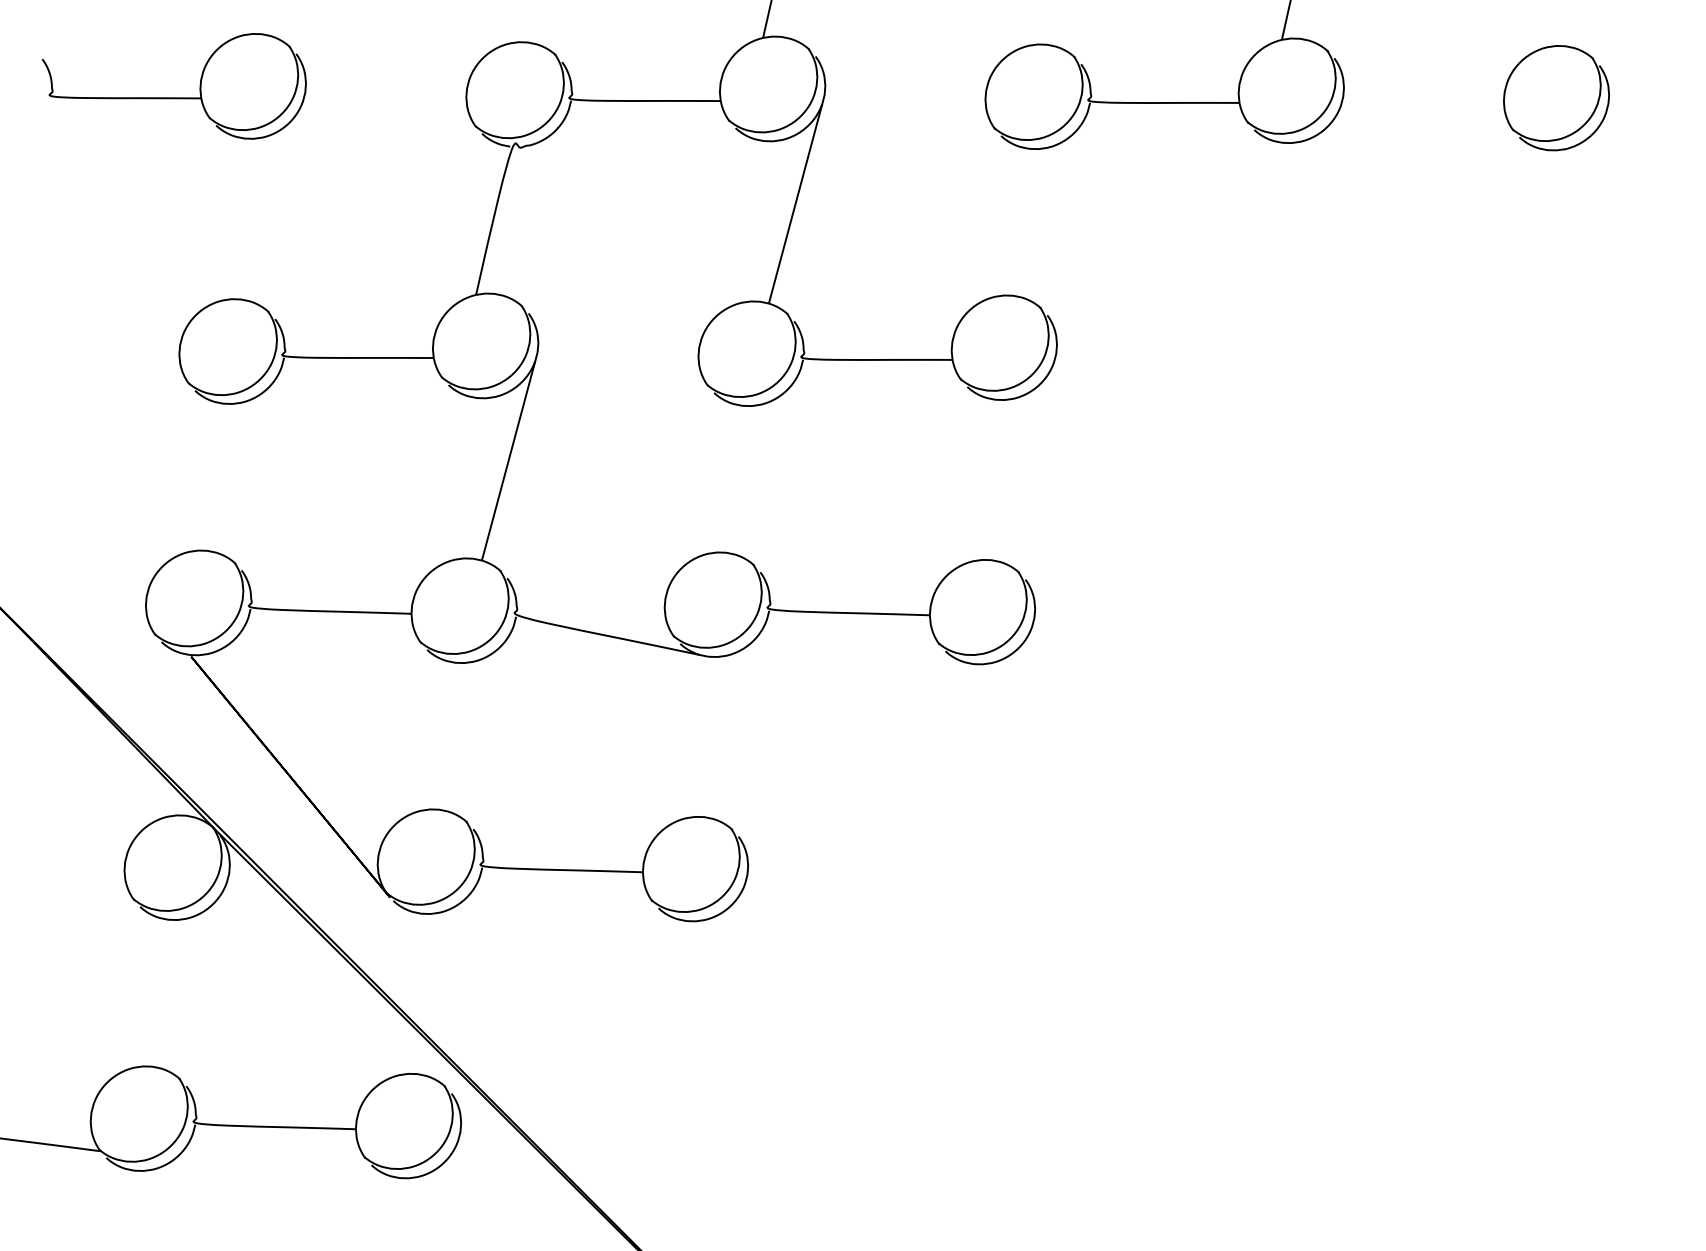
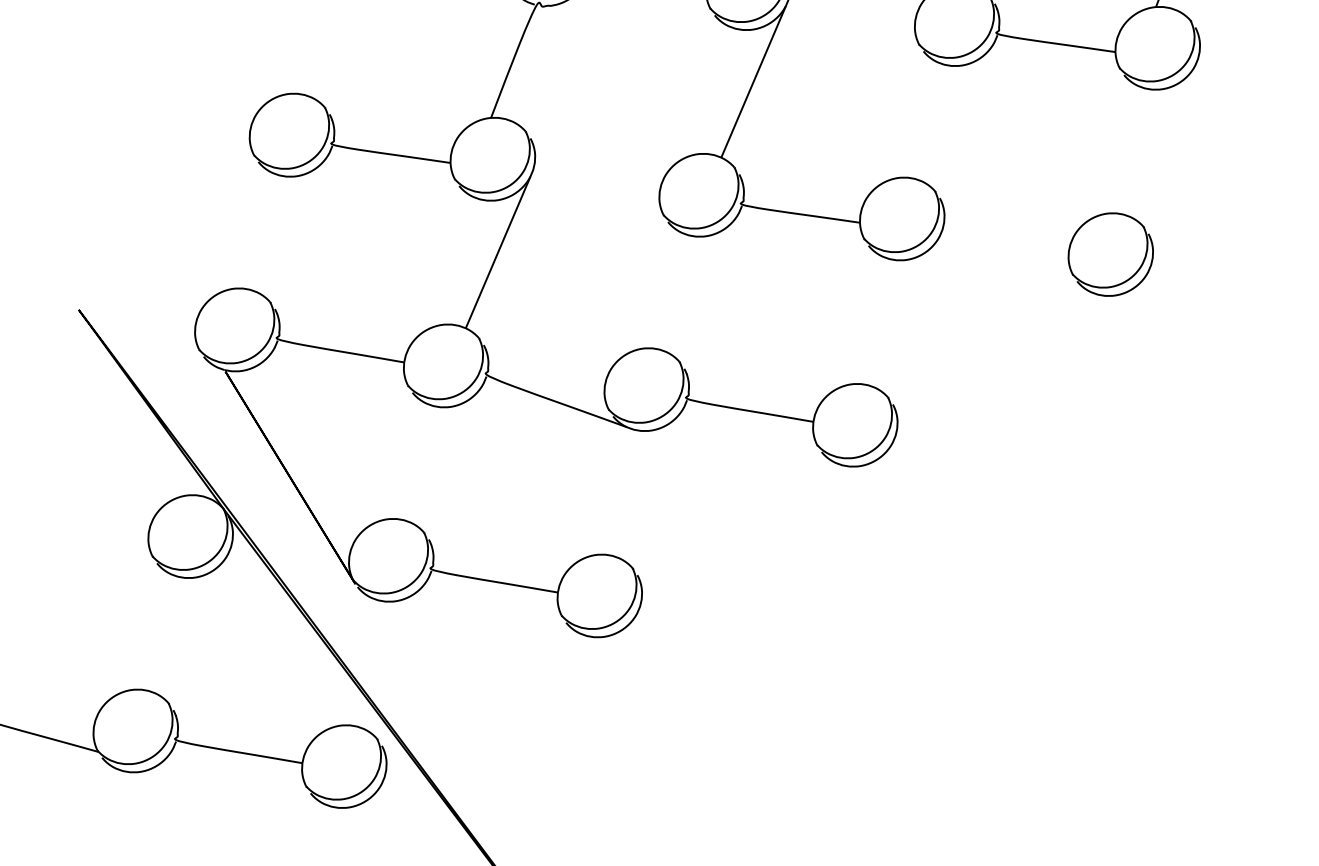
part: (1269, 355) -> (1110, 254), added

